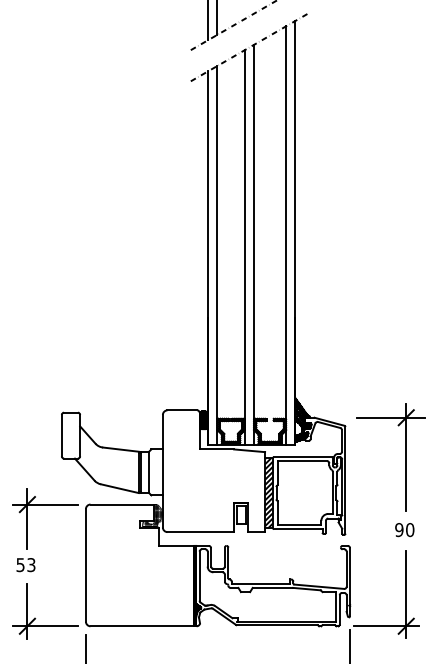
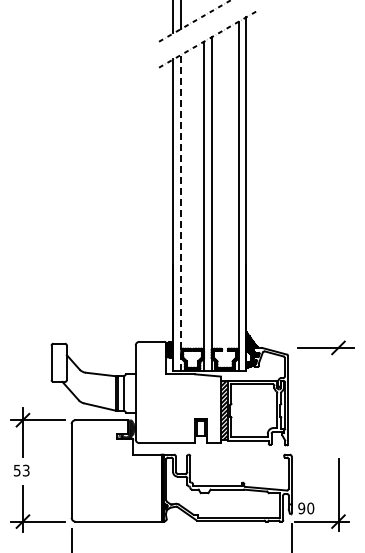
line: (217, 255) -> (181, 212), solid -> dashed
line: (406, 456) -> (338, 380), removed
text: (405, 530) -> (306, 508), moved

